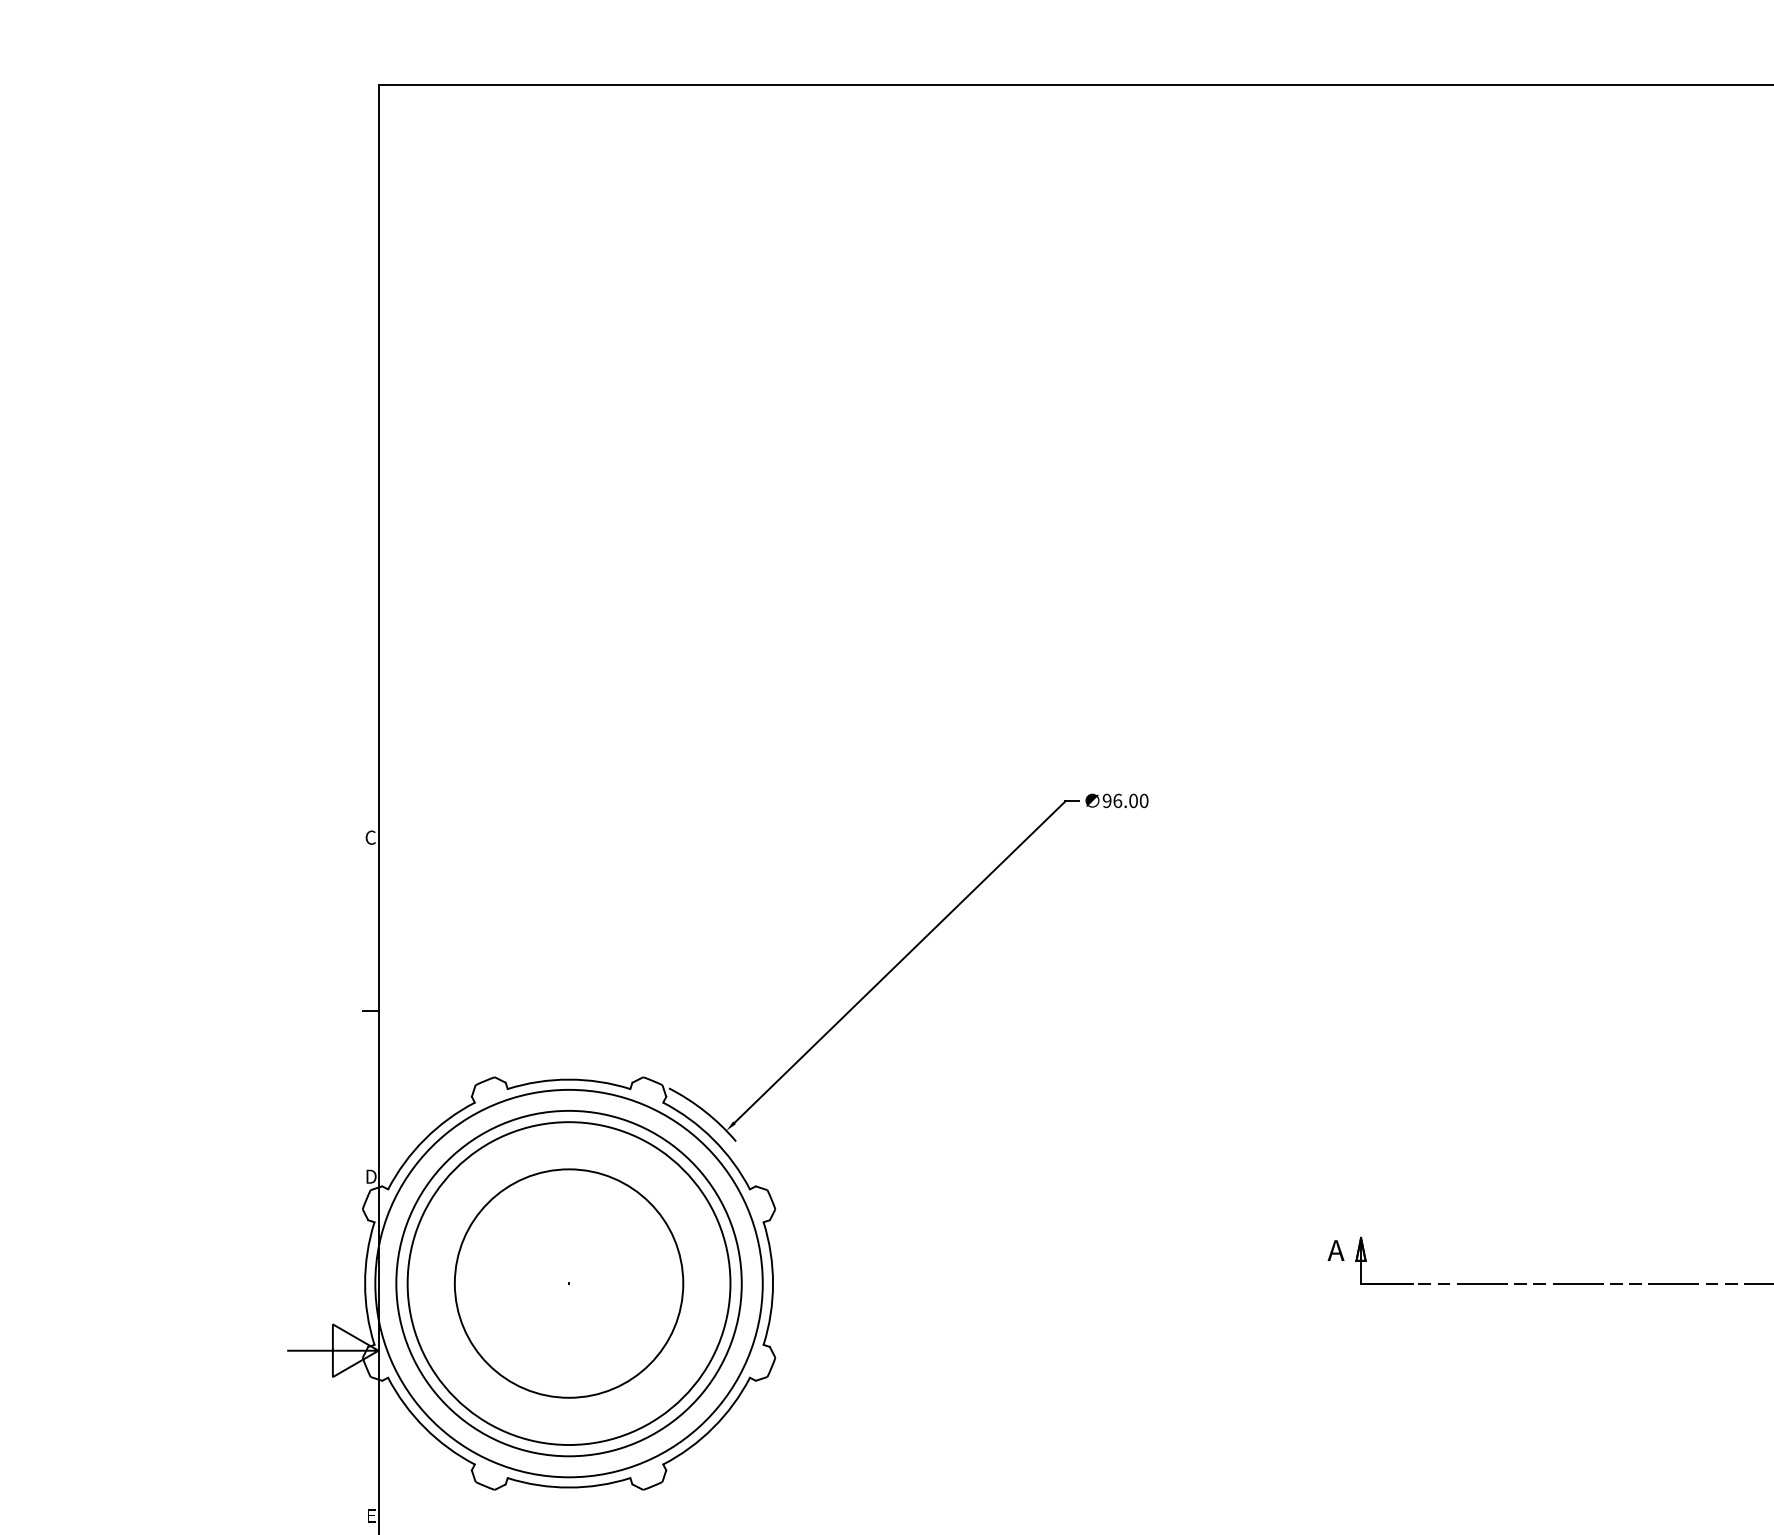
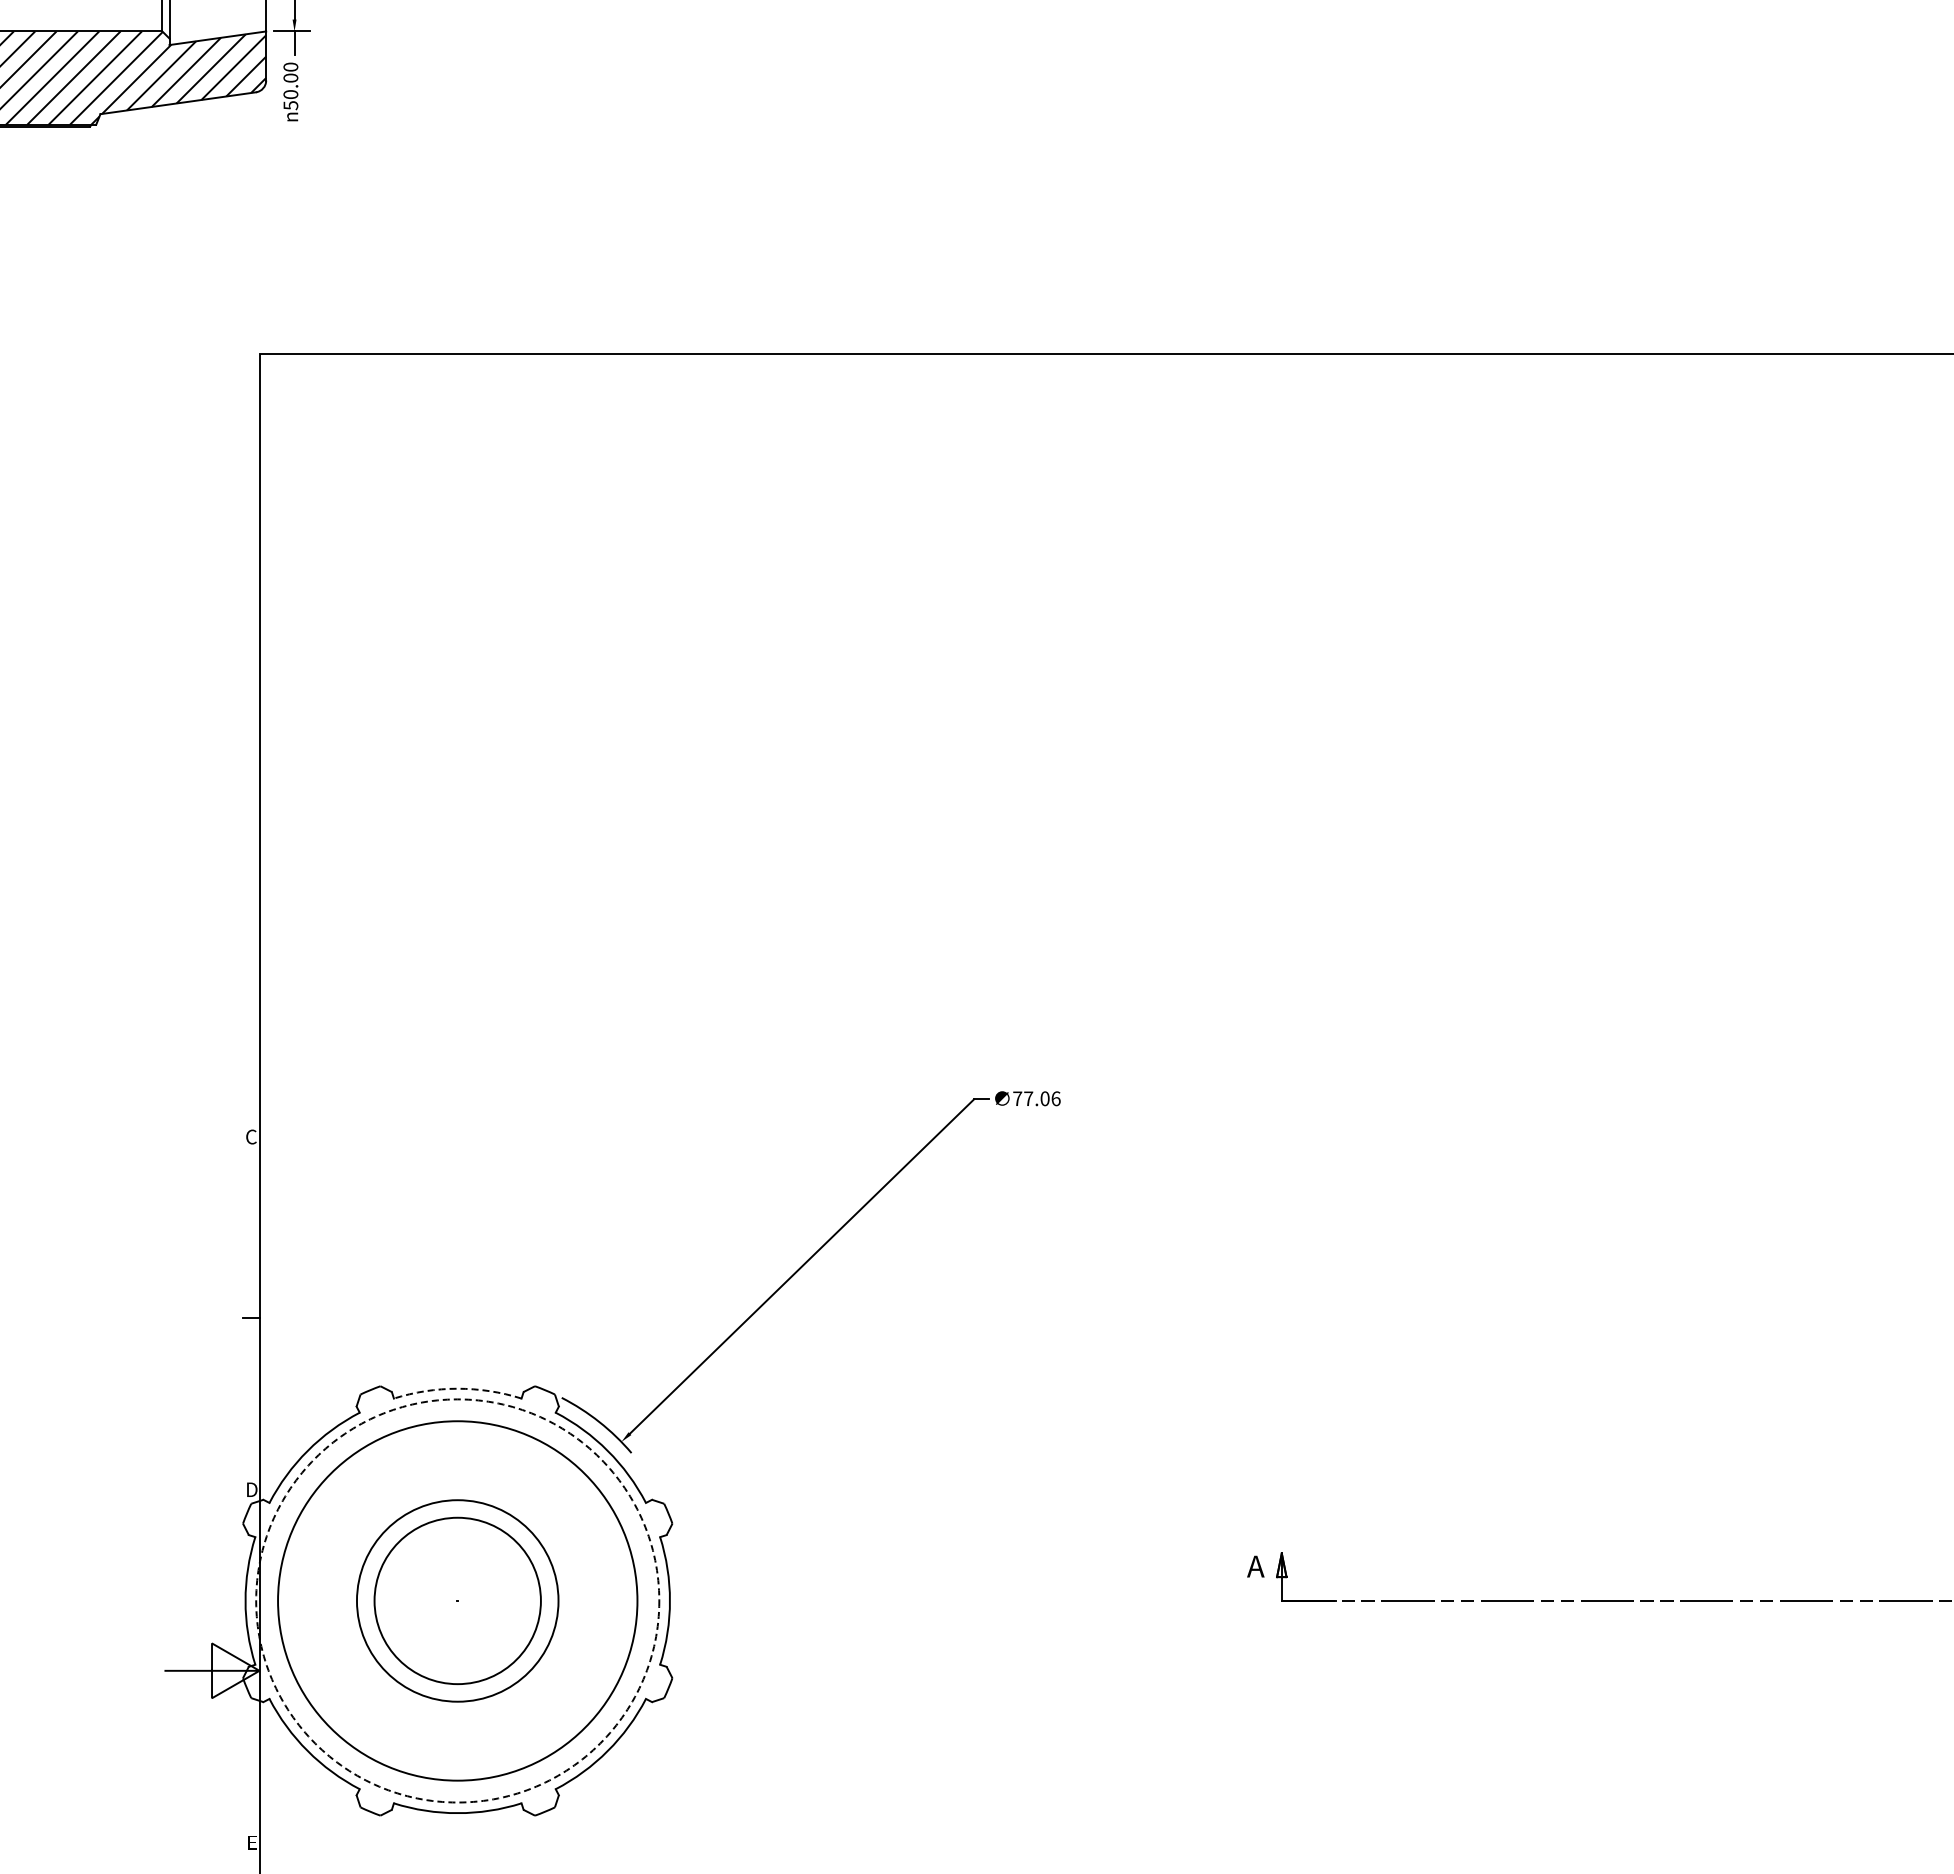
text: (1125, 800) -> (1036, 1098), 96.00 -> 77.06
arc: (568, 1079) -> (457, 1388), solid -> dashed
circle: (568, 1283) -> (457, 1600), size x0.6
circle: (568, 1283) -> (457, 1600), size x0.7
circle: (568, 1283) -> (457, 1600), solid -> dashed

